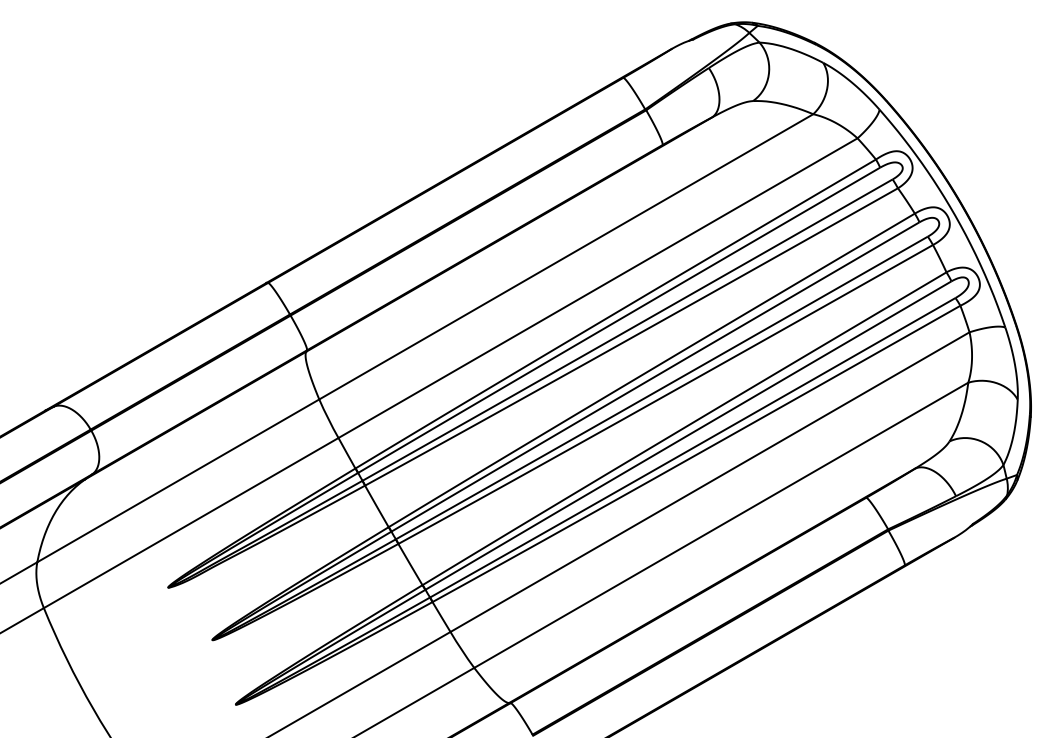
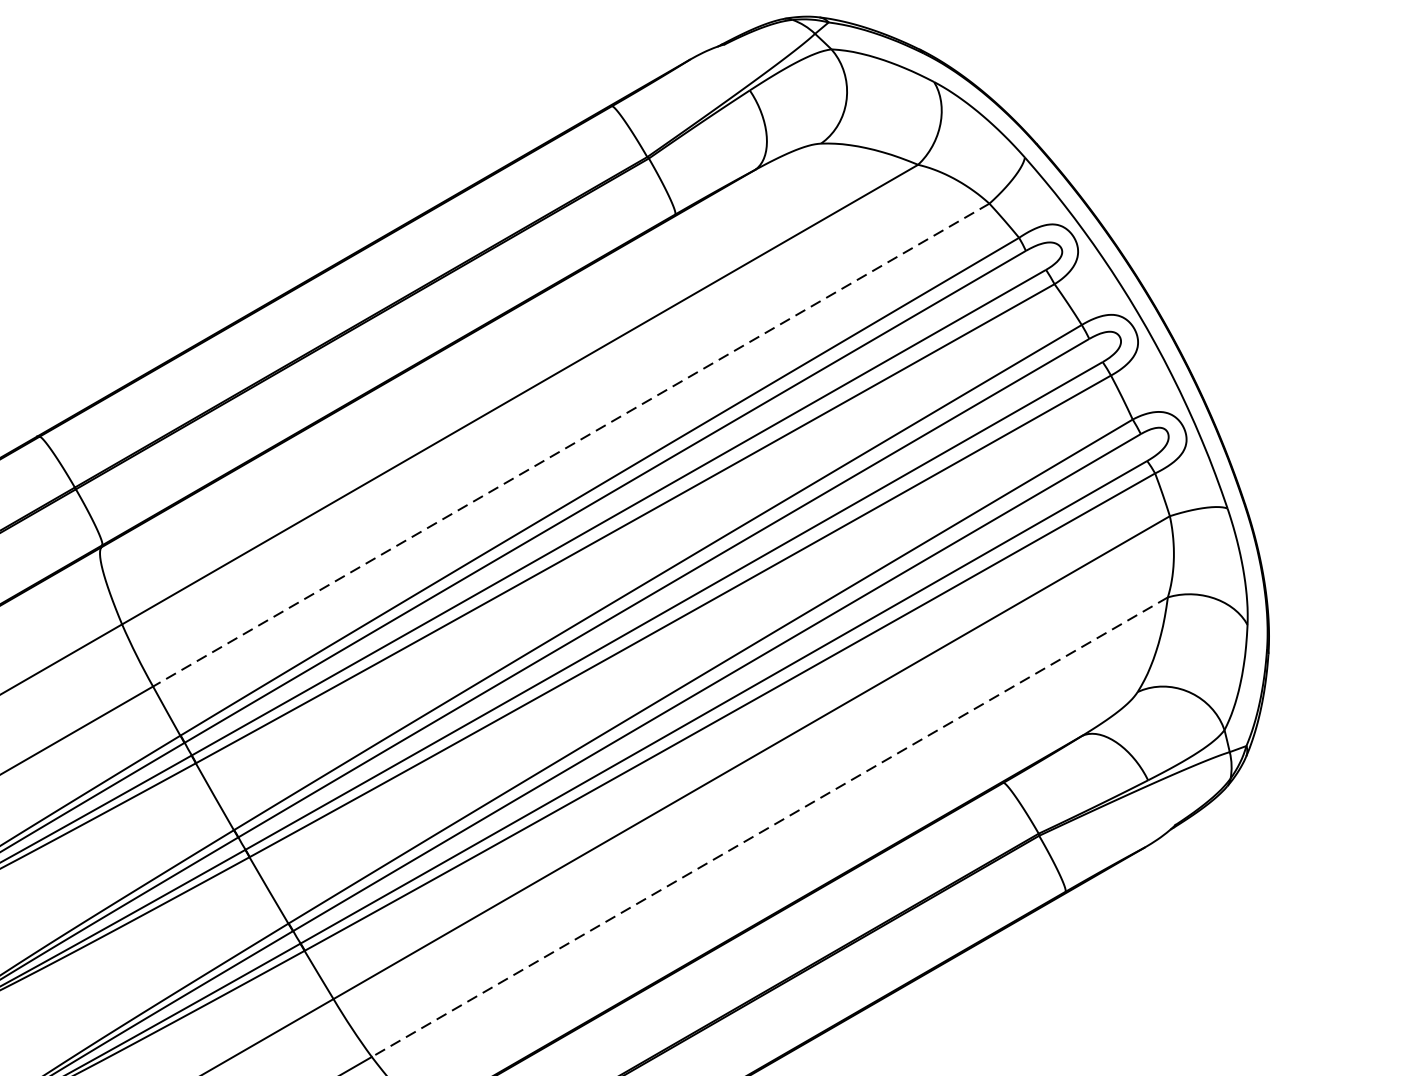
line: (598, 288) -> (572, 445), solid -> dashed
line: (720, 525) -> (768, 827), solid -> dashed

